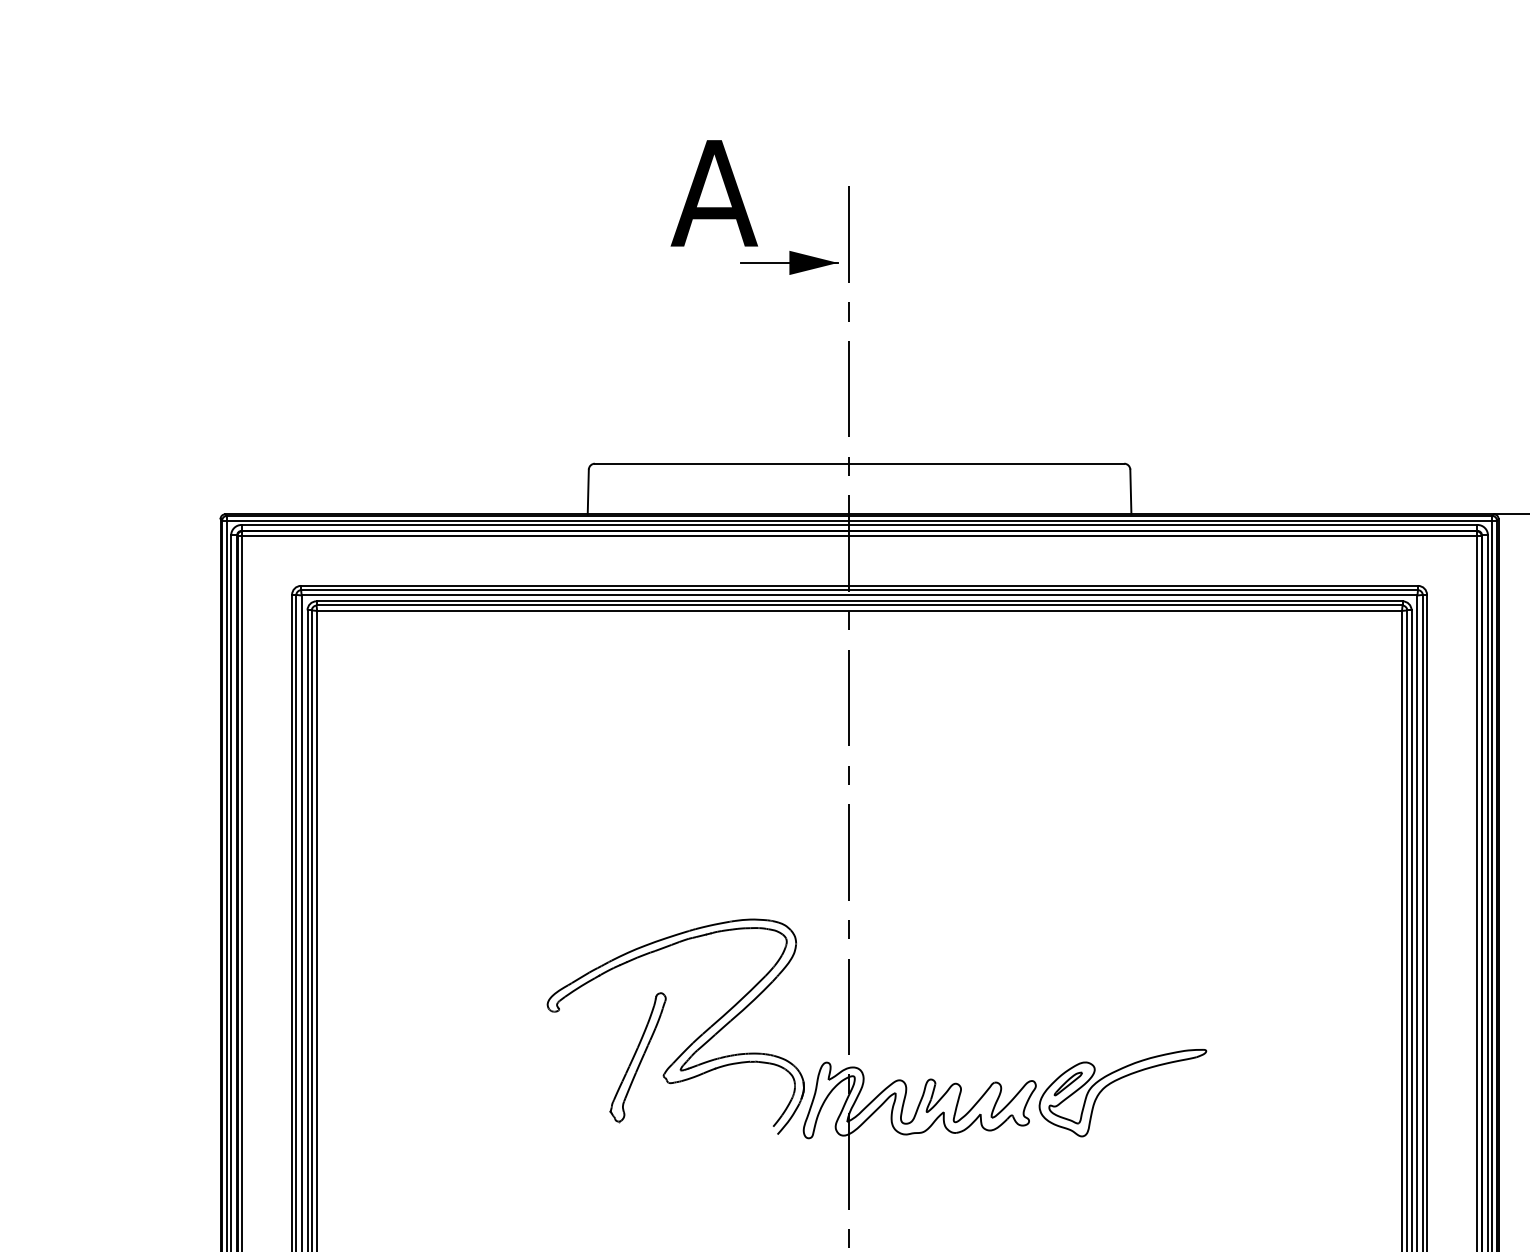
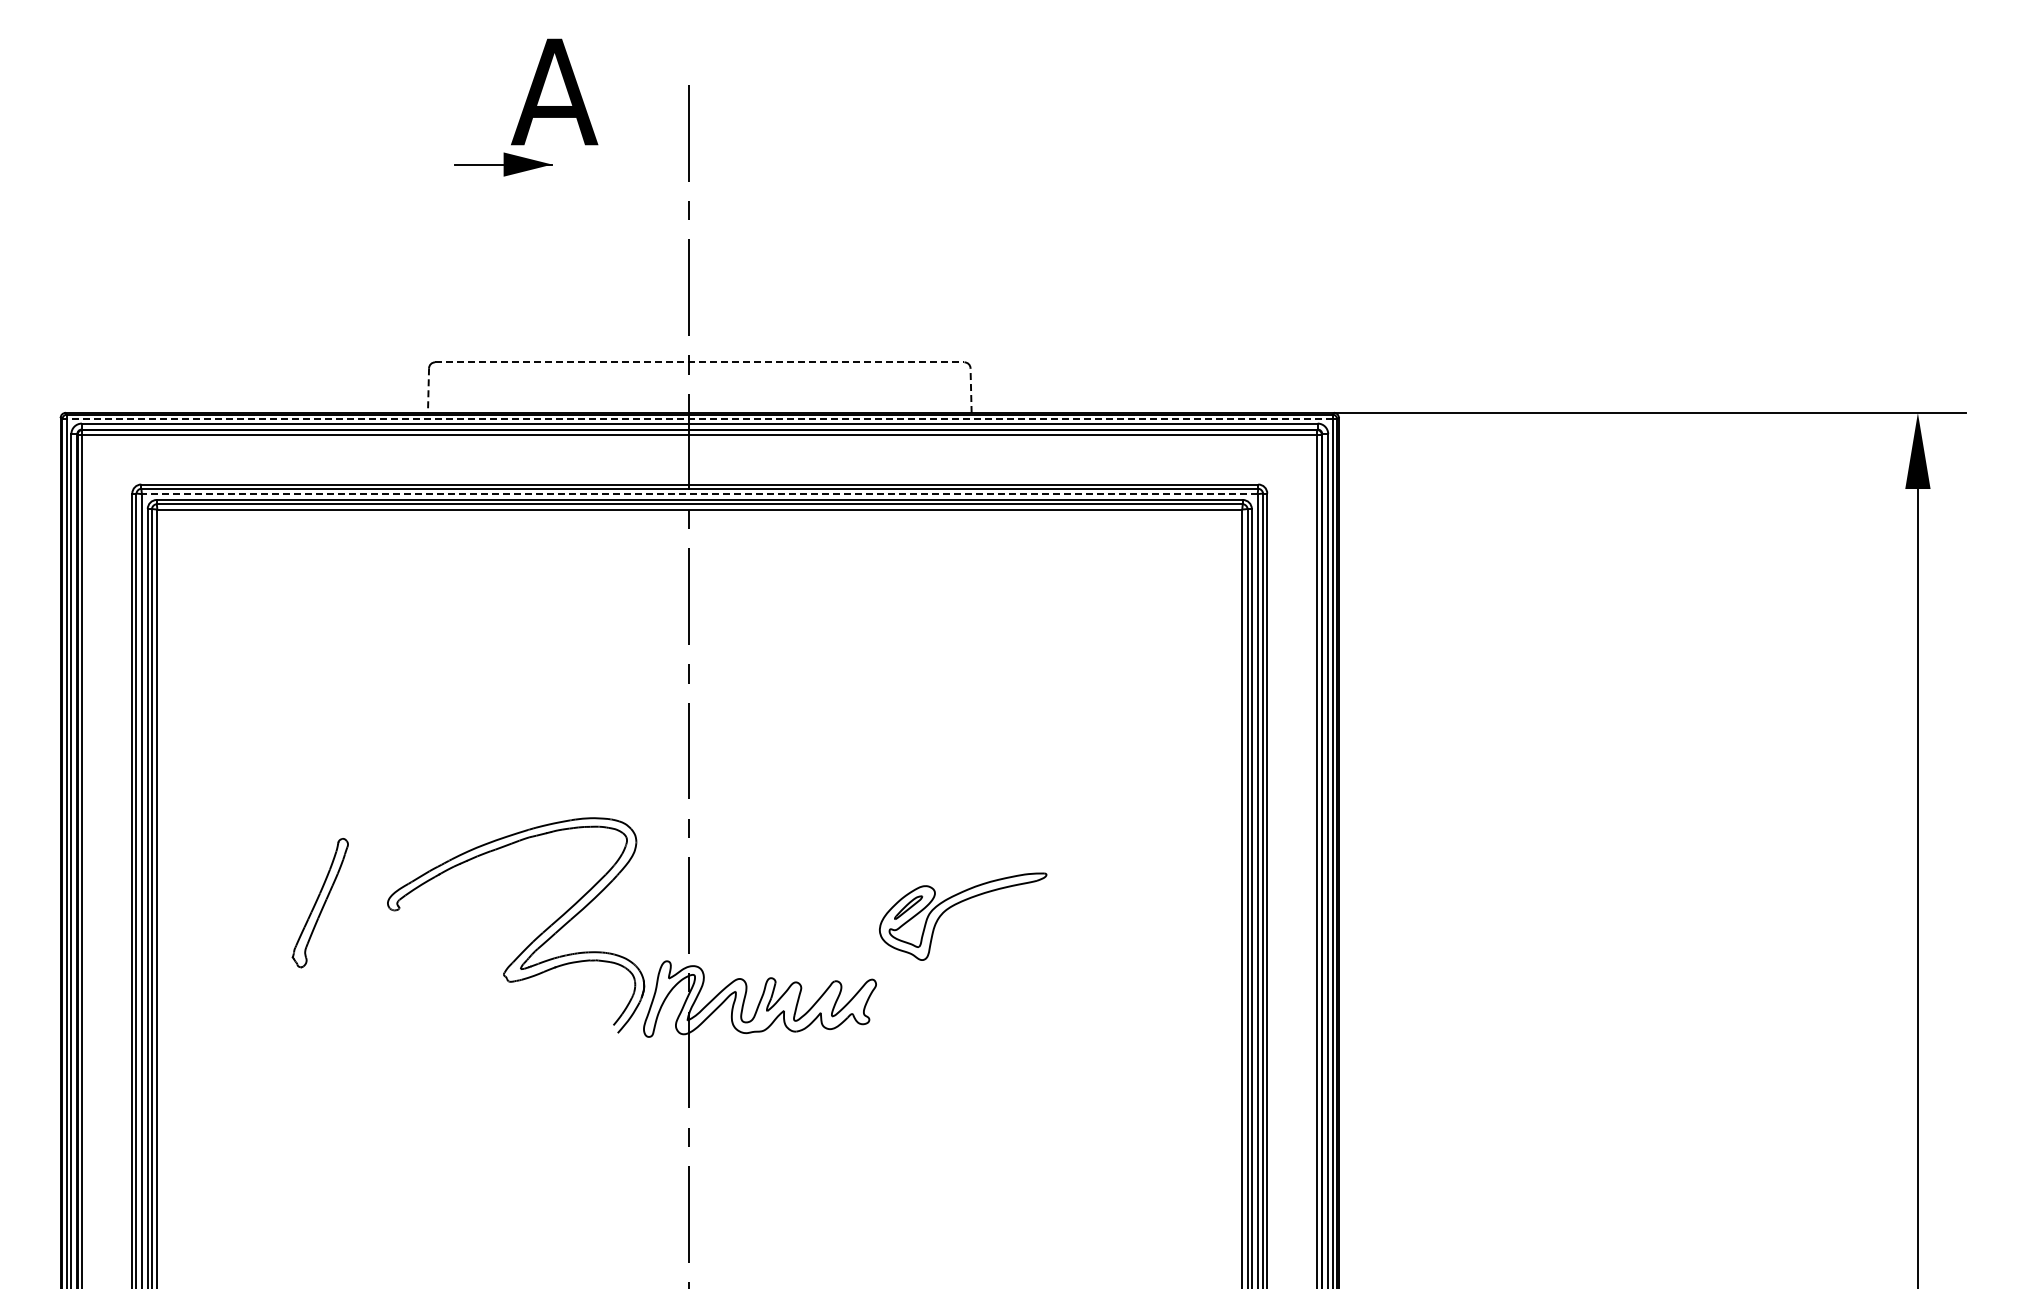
part: (789, 262) -> (503, 164), moved
line: (859, 463) -> (699, 362), solid -> dashed
line: (1131, 491) -> (971, 390), solid -> dashed
line: (588, 492) -> (428, 391), solid -> dashed
line: (859, 520) -> (699, 419), solid -> dashed
line: (859, 595) -> (699, 494), solid -> dashed
part: (637, 1057) -> (319, 903), moved
part: (1120, 1079) -> (960, 903), moved

